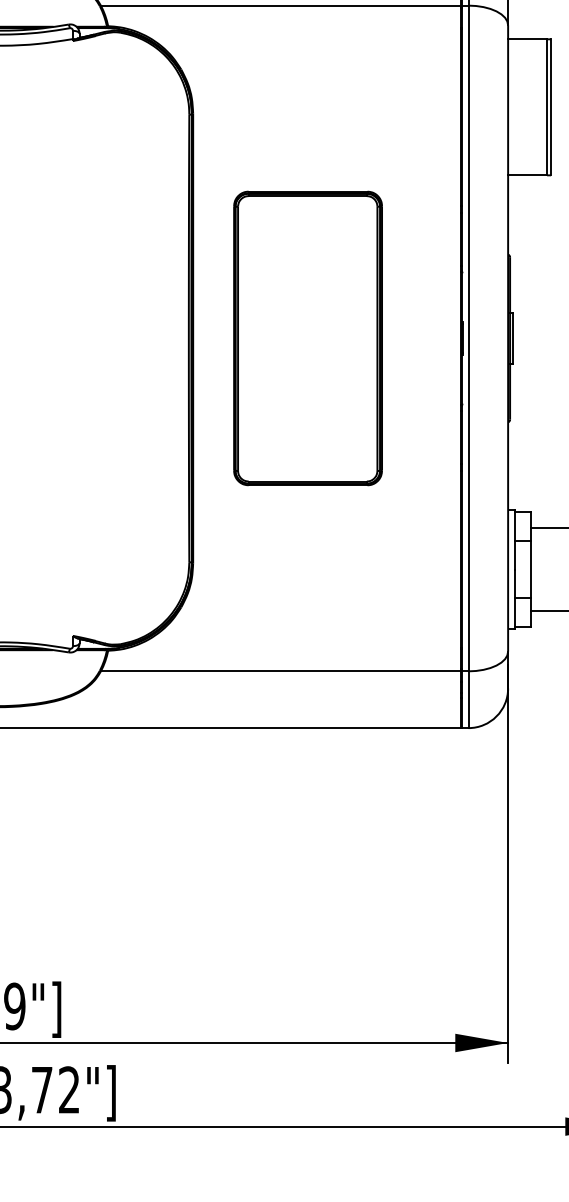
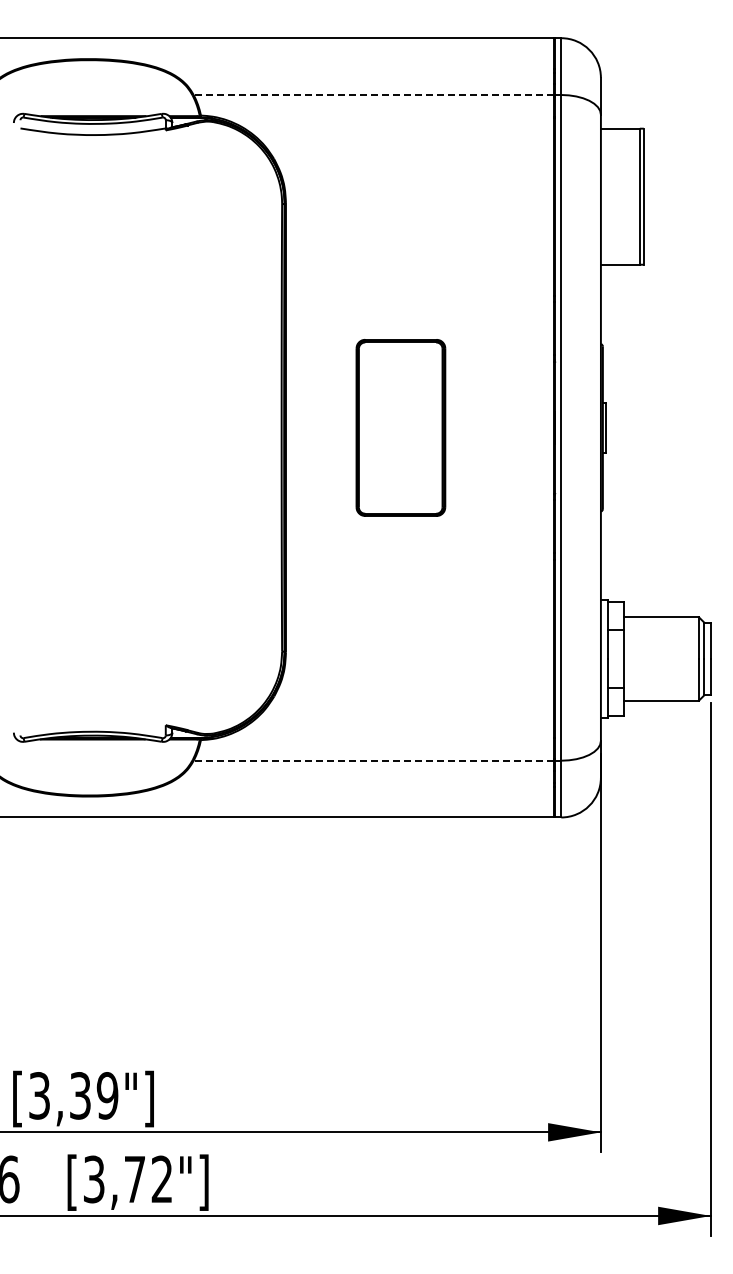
line: (280, 5) -> (373, 94), solid -> dashed
part: (307, 338) -> (400, 427), size x0.6
line: (280, 671) -> (373, 760), solid -> dashed

